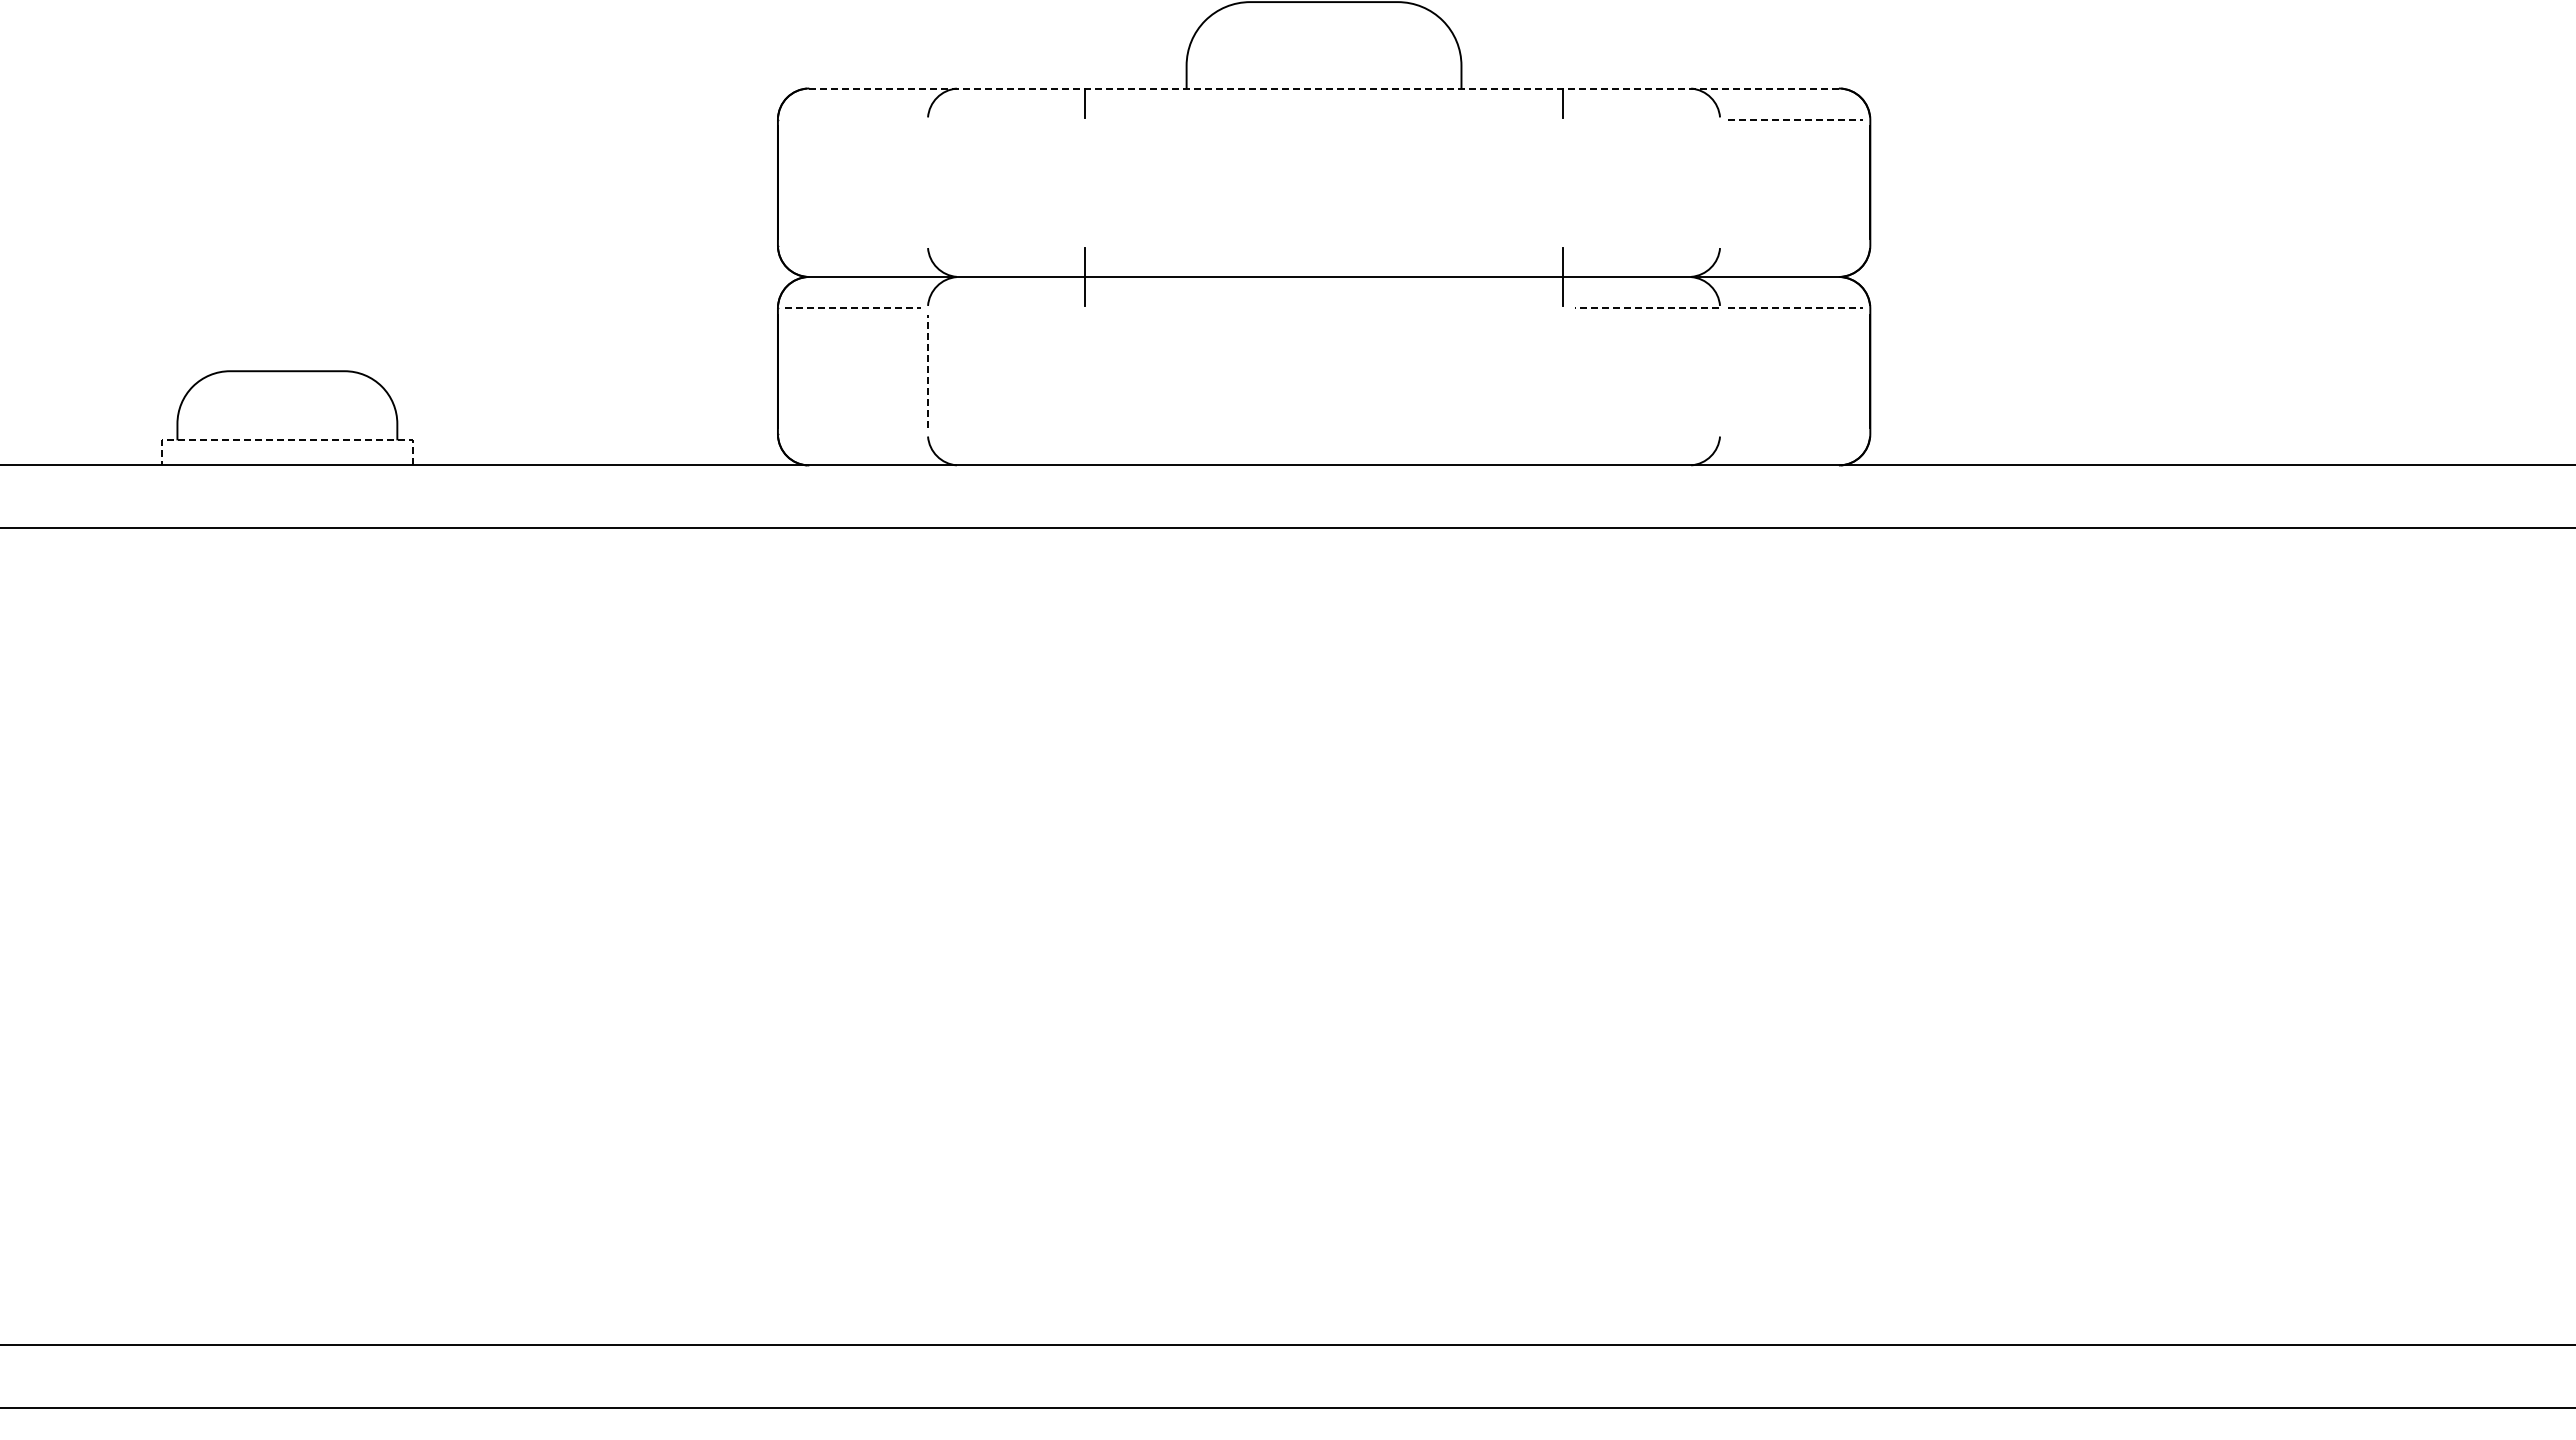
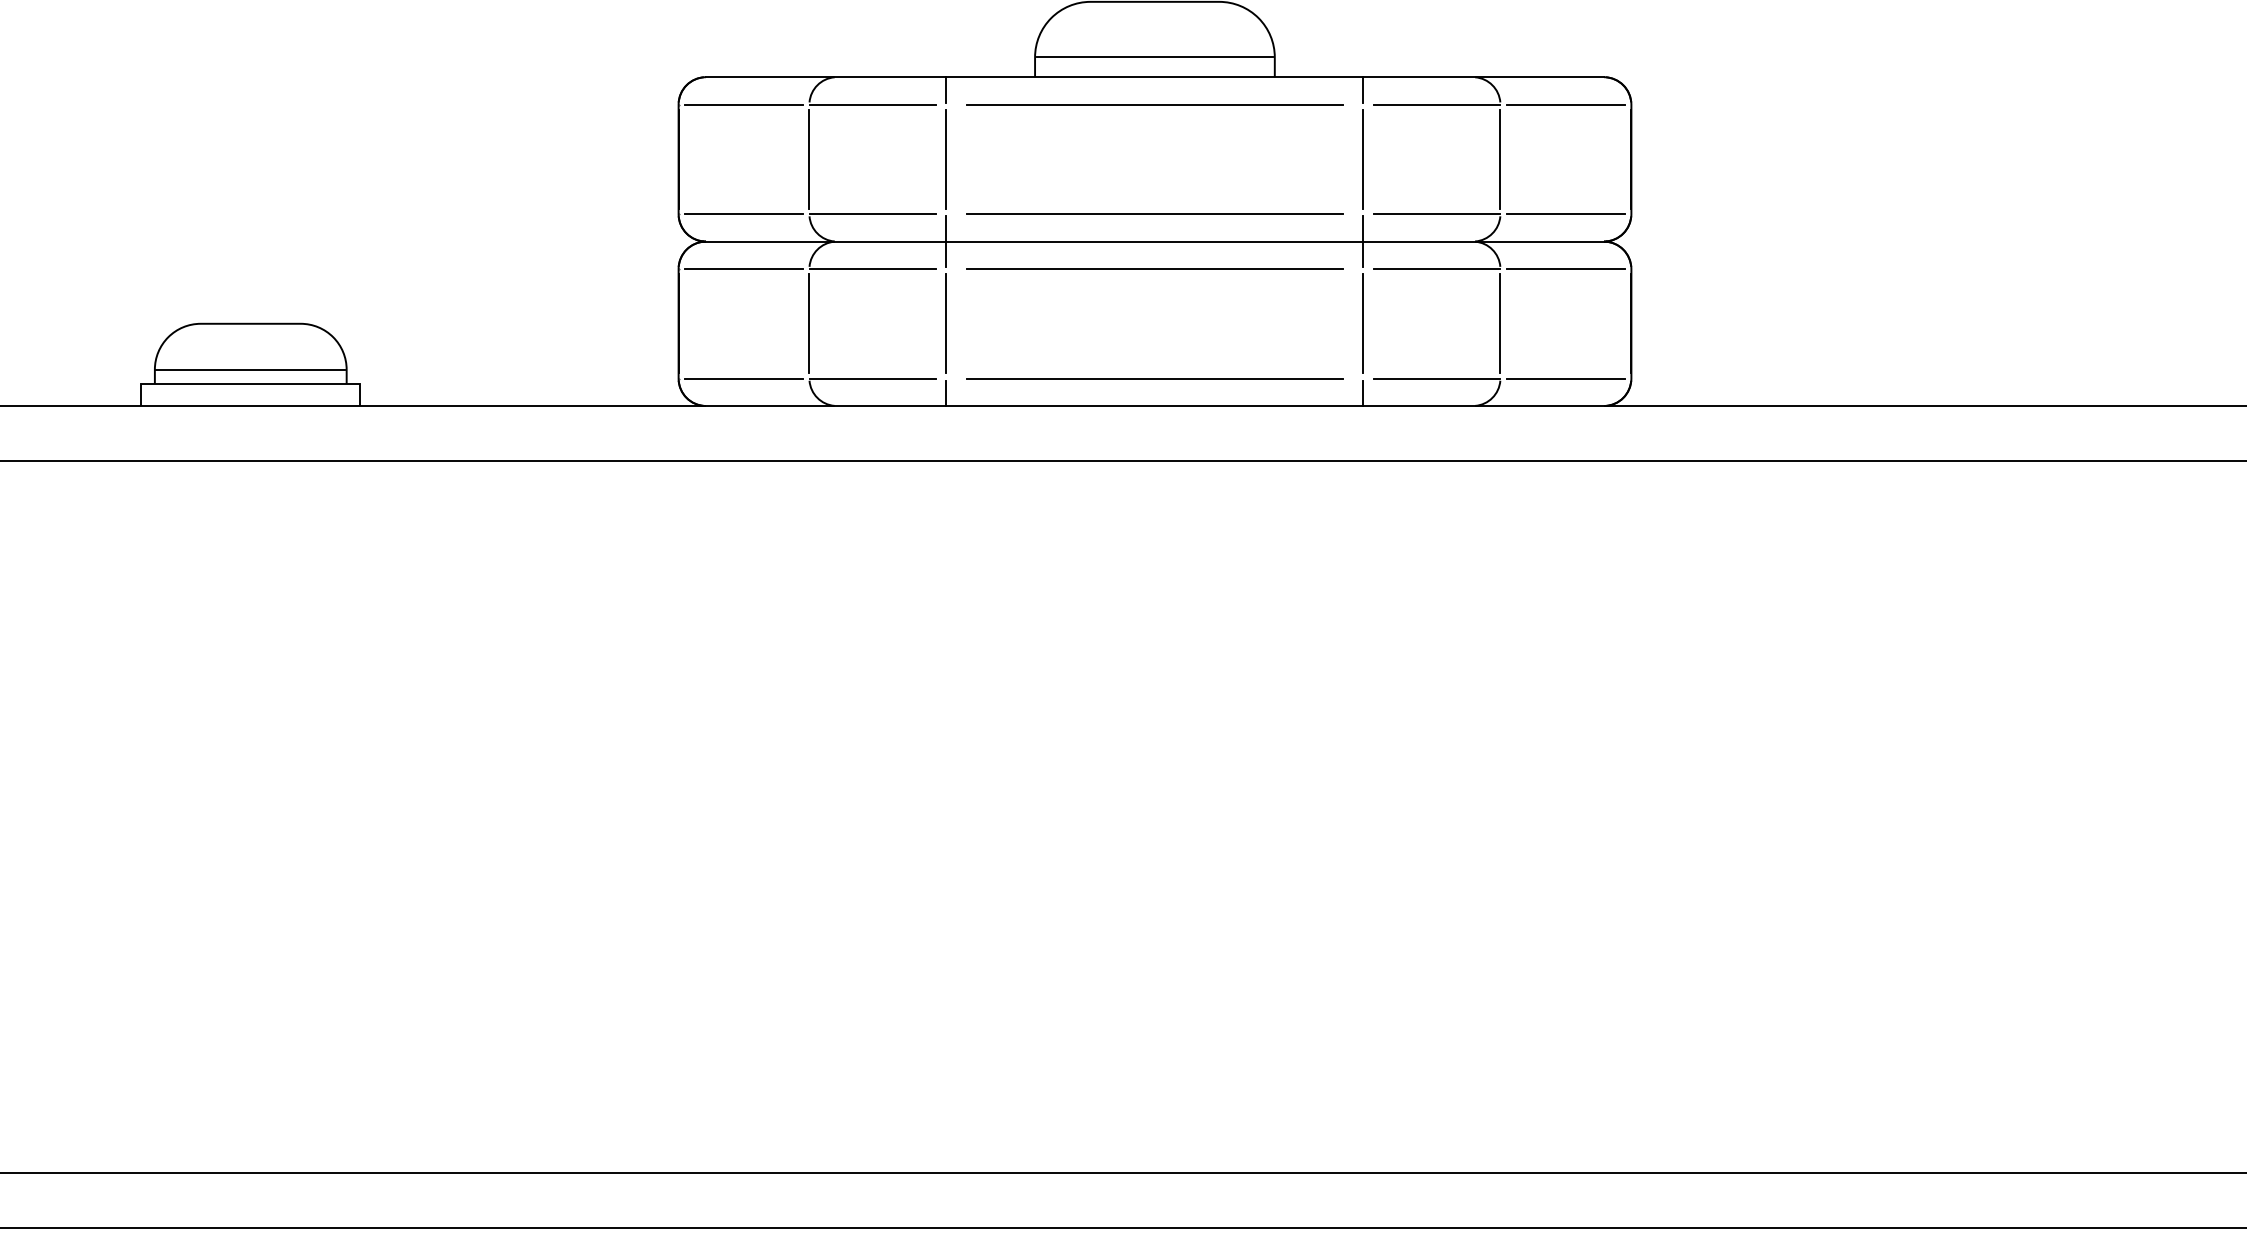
line: (1323, 65) -> (1154, 57), added
line: (1324, 88) -> (1155, 77), dashed -> solid
line: (852, 119) -> (743, 104), added
line: (1000, 119) -> (872, 104), added
line: (1323, 119) -> (1154, 104), added
line: (1647, 119) -> (1437, 104), added
line: (1795, 119) -> (1566, 104), dashed -> solid
line: (927, 182) -> (809, 159), added
line: (1084, 182) -> (946, 159), added
line: (1563, 182) -> (1363, 159), added
line: (1720, 182) -> (1500, 159), added
line: (852, 245) -> (743, 214), added
line: (1000, 245) -> (872, 214), added
line: (1323, 245) -> (1154, 214), added
line: (1647, 245) -> (1437, 214), added
line: (1794, 245) -> (1565, 214), added
line: (853, 308) -> (744, 269), dashed -> solid
line: (1000, 308) -> (872, 269), added
line: (1323, 308) -> (1154, 269), added
line: (1646, 308) -> (1436, 269), dashed -> solid
line: (1795, 308) -> (1566, 269), dashed -> solid
line: (1084, 370) -> (946, 323), added
line: (1720, 370) -> (1500, 323), added
line: (927, 371) -> (809, 324), dashed -> solid
line: (1562, 371) -> (1362, 324), added
line: (286, 423) -> (249, 369), added
line: (852, 434) -> (743, 378), added
line: (1000, 434) -> (872, 378), added
line: (1323, 434) -> (1154, 378), added
line: (1647, 434) -> (1437, 378), added
line: (1794, 434) -> (1565, 378), added
line: (287, 440) -> (250, 384), dashed -> solid
line: (1084, 450) -> (946, 392), added
line: (1563, 450) -> (1363, 392), added

